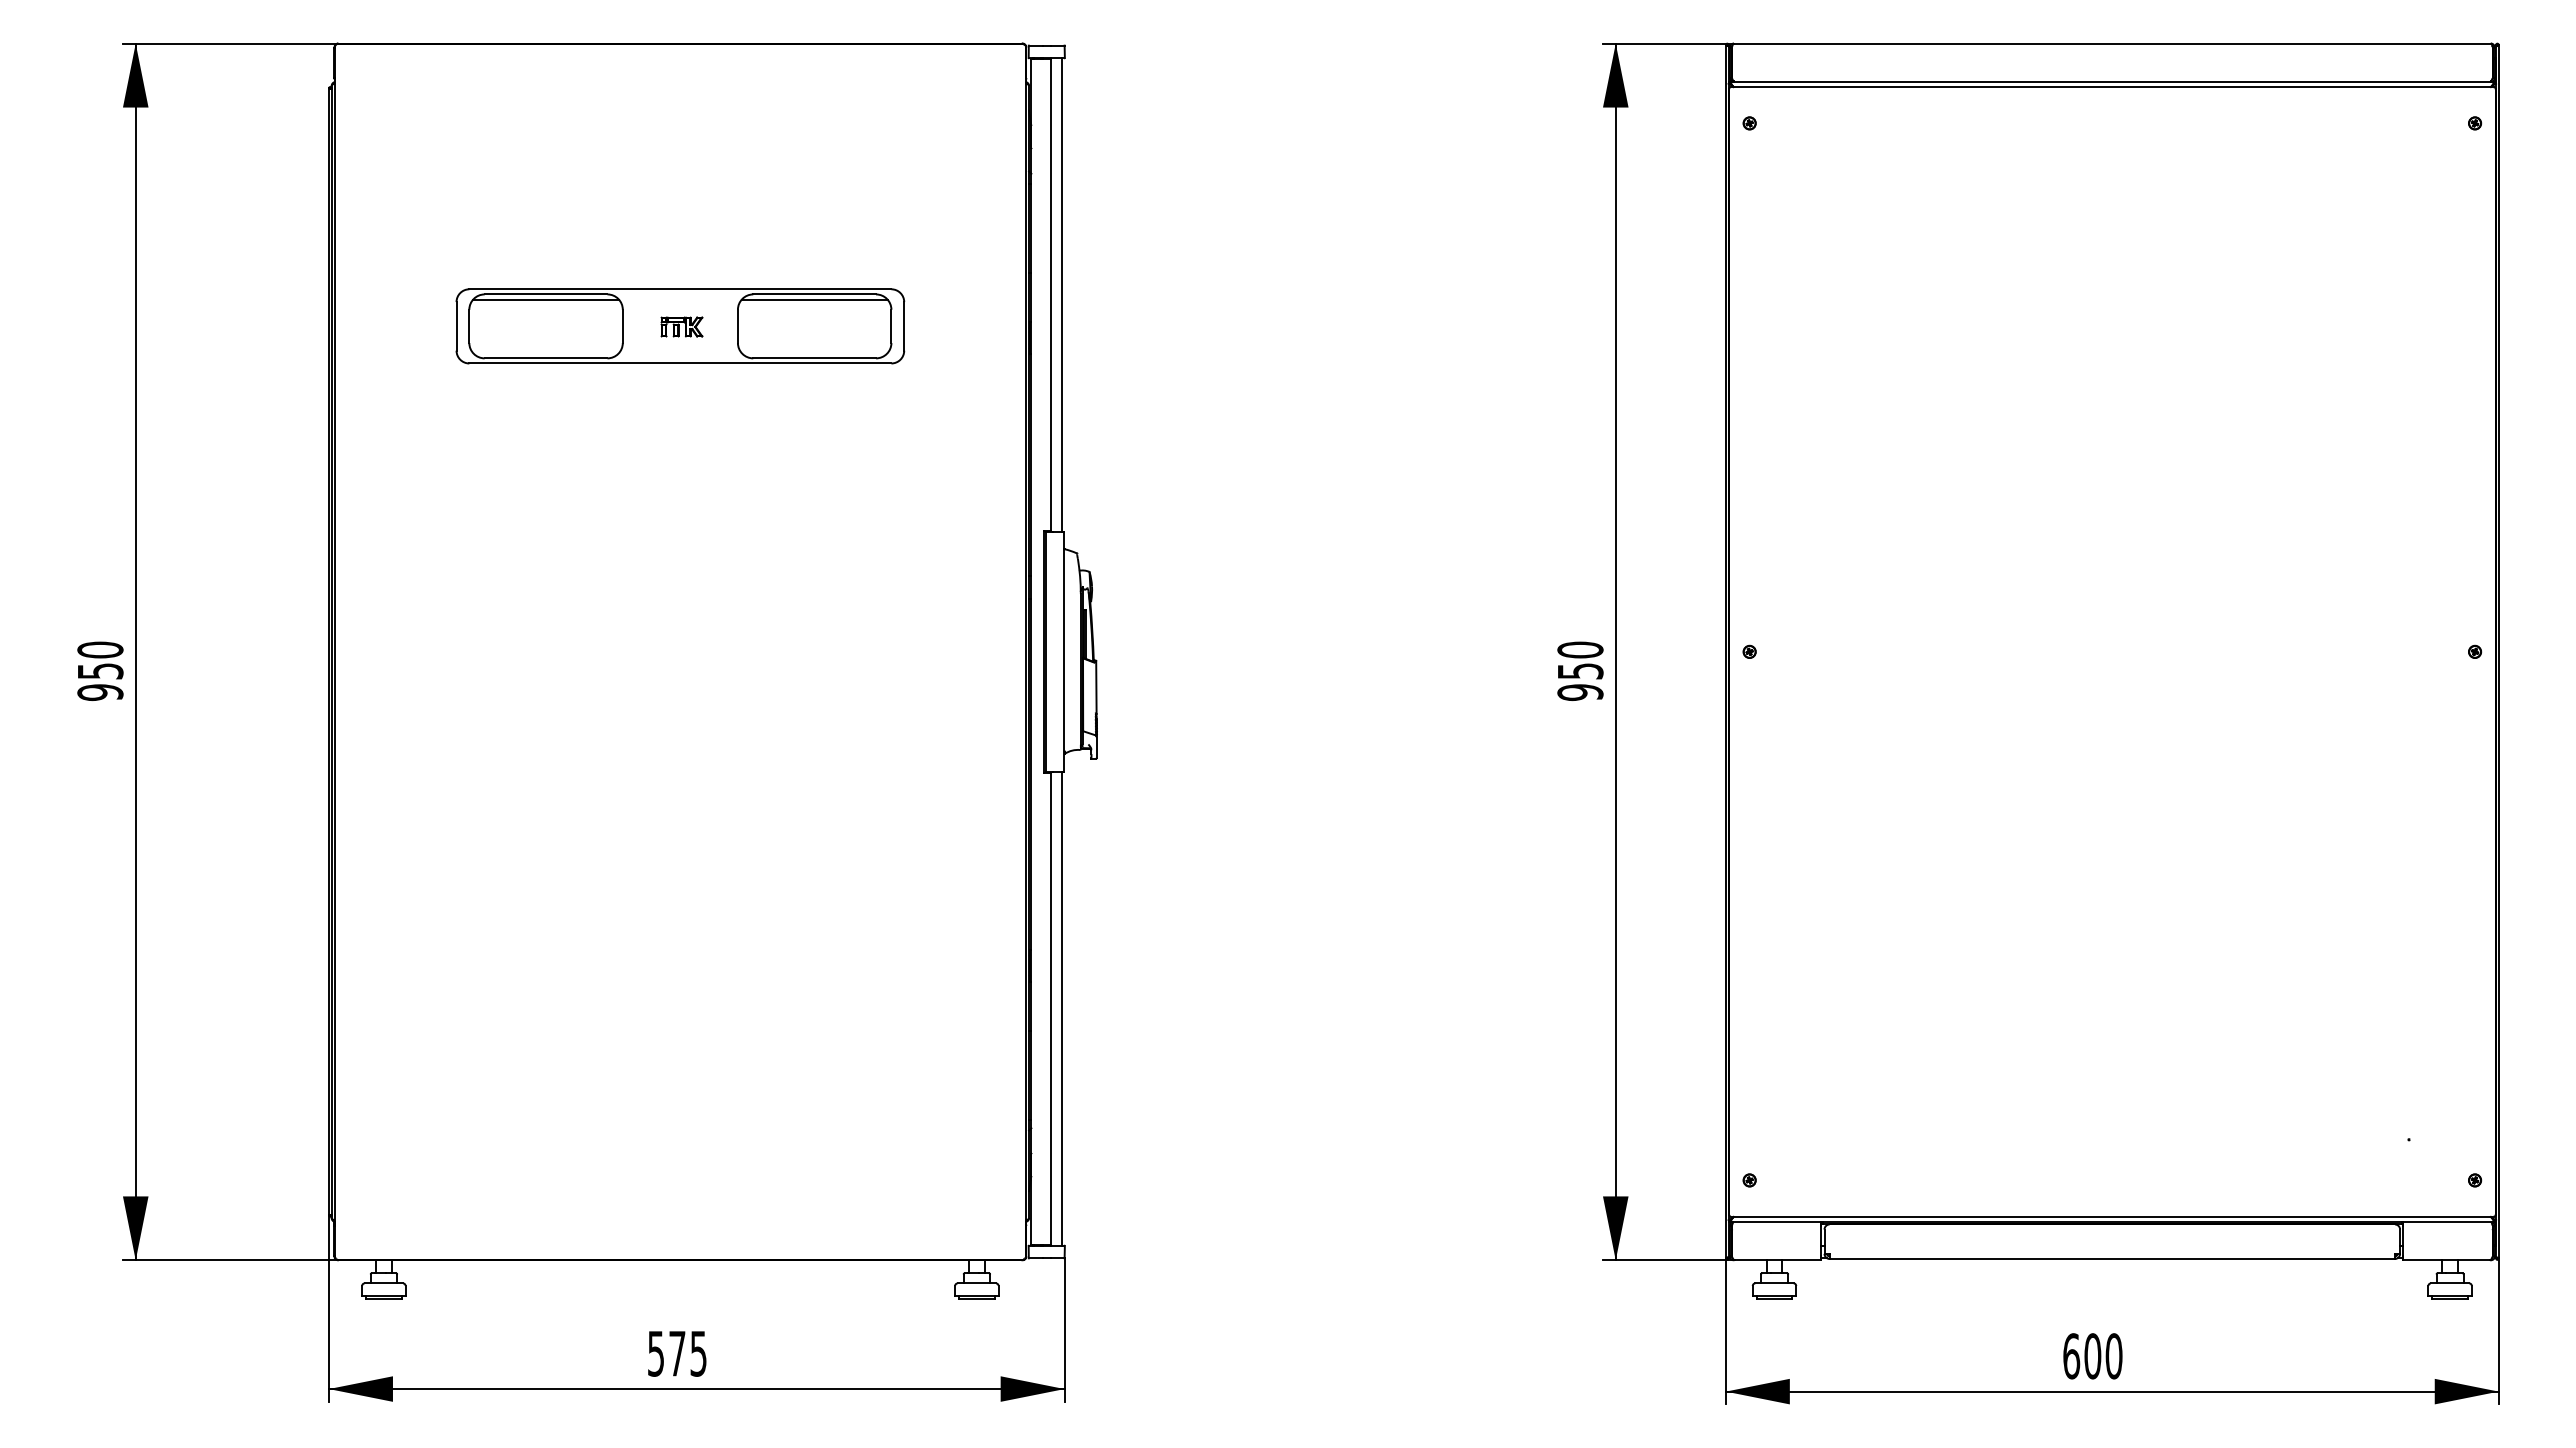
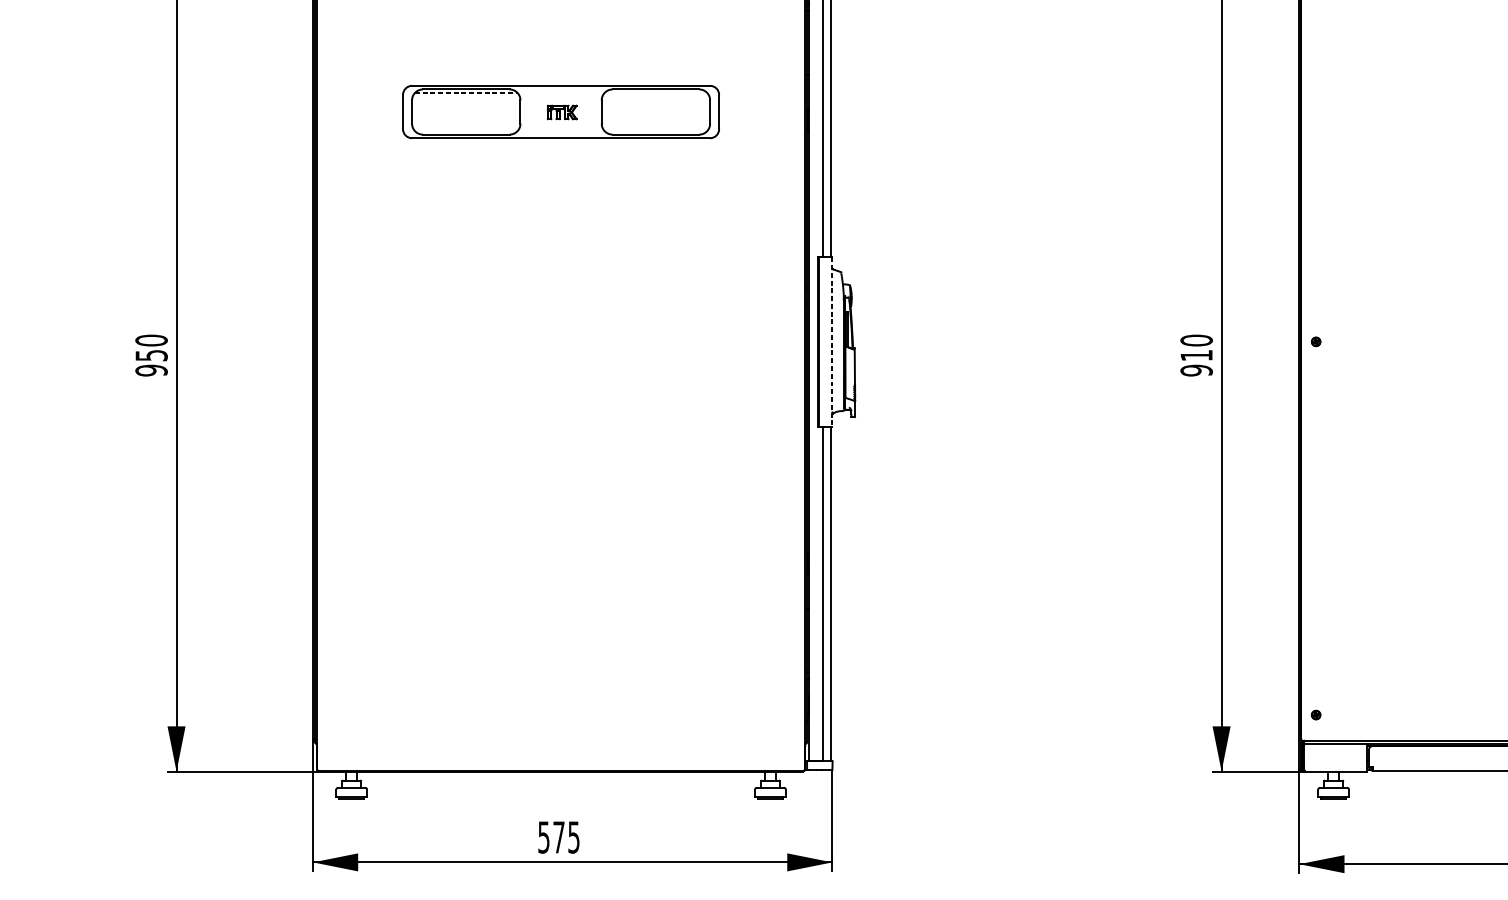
line: (546, 299) -> (466, 93), solid -> dashed
line: (814, 299) -> (655, 93), removed
line: (1064, 651) -> (832, 341), solid -> dashed
text: (1580, 671) -> (1196, 355), 950 -> 910

